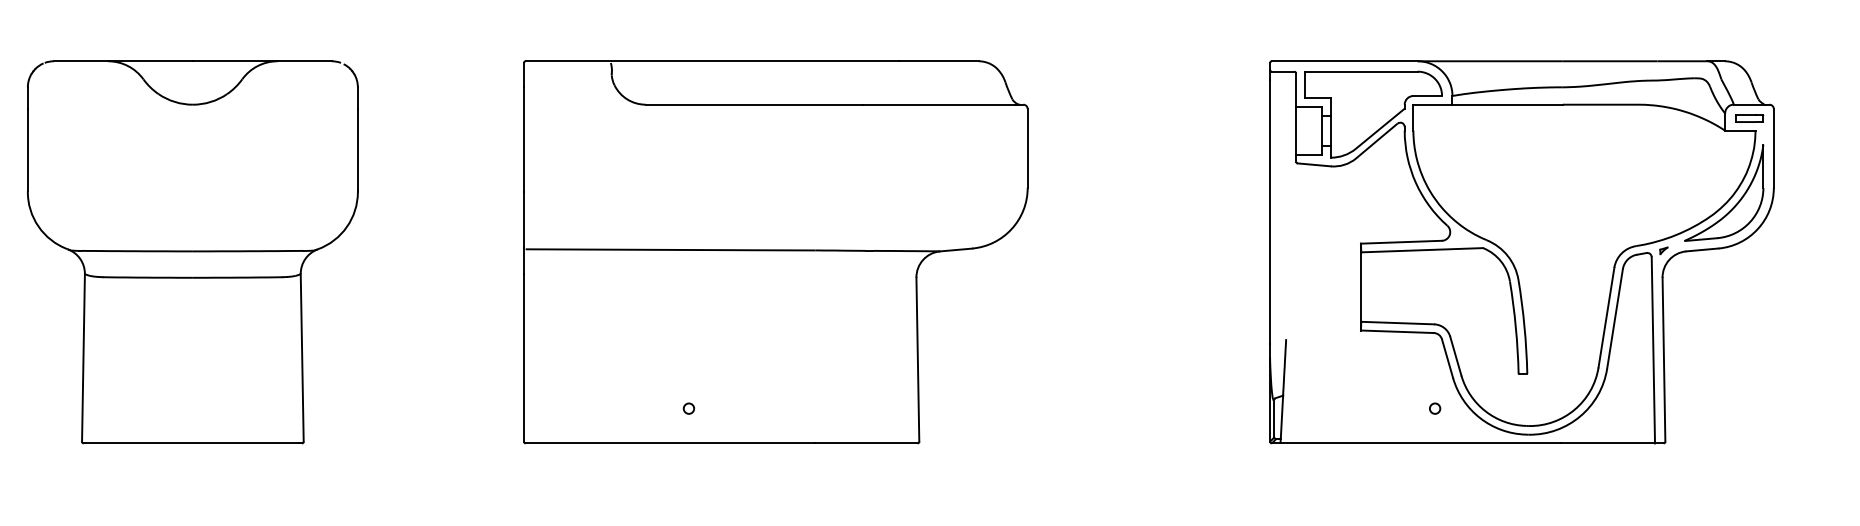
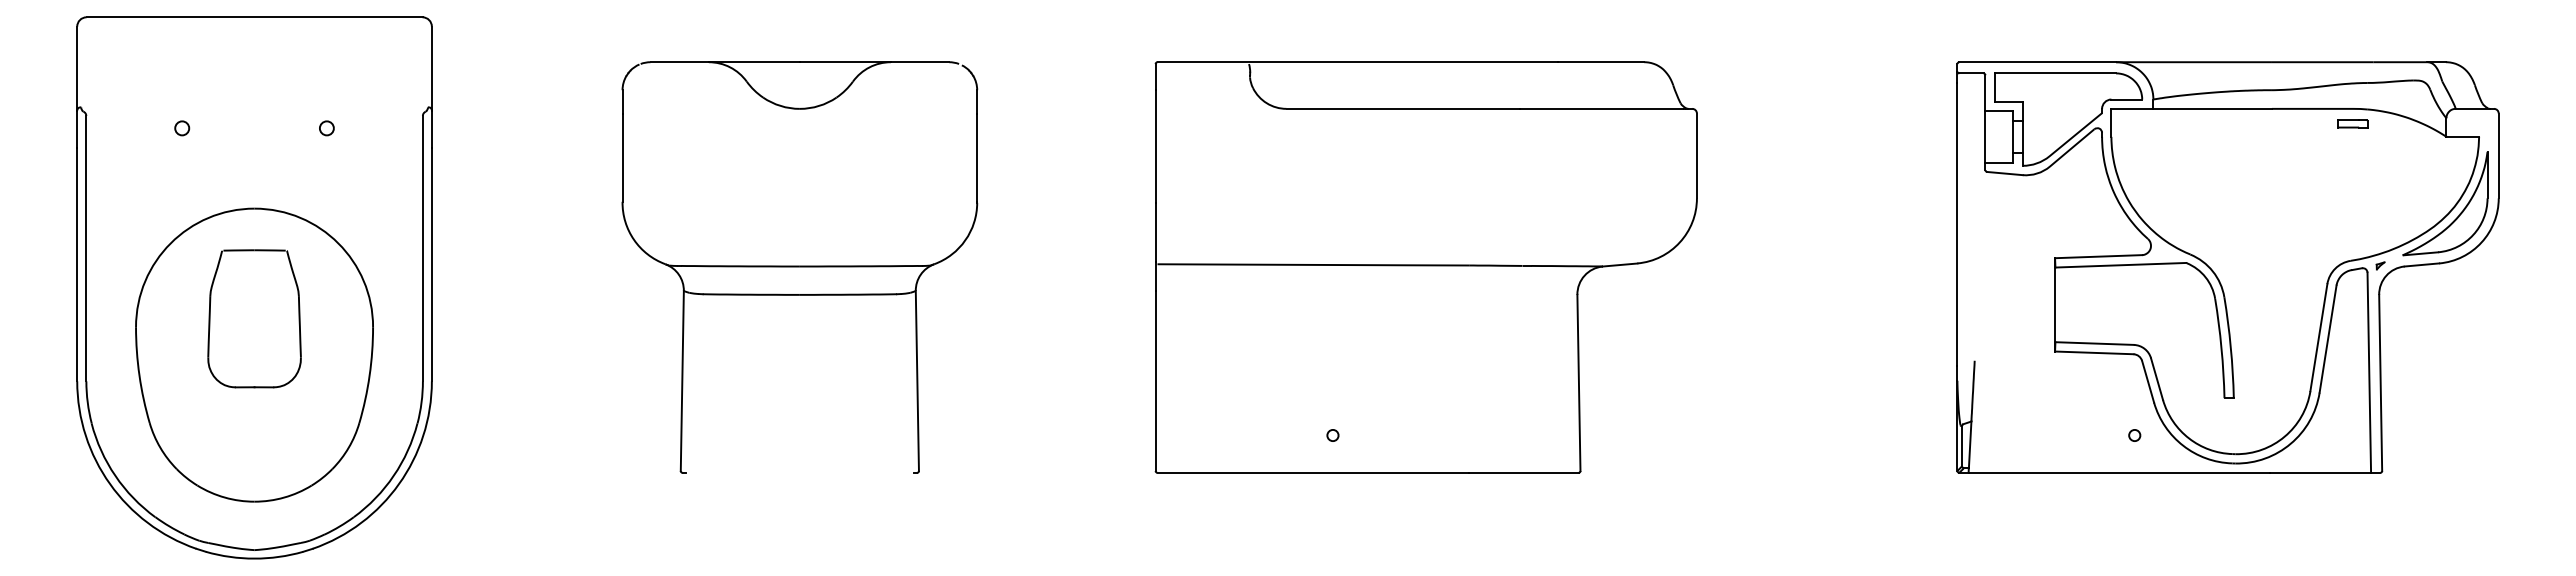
part: (1749, 118) -> (2352, 123), moved
line: (192, 443) -> (799, 472), removed

